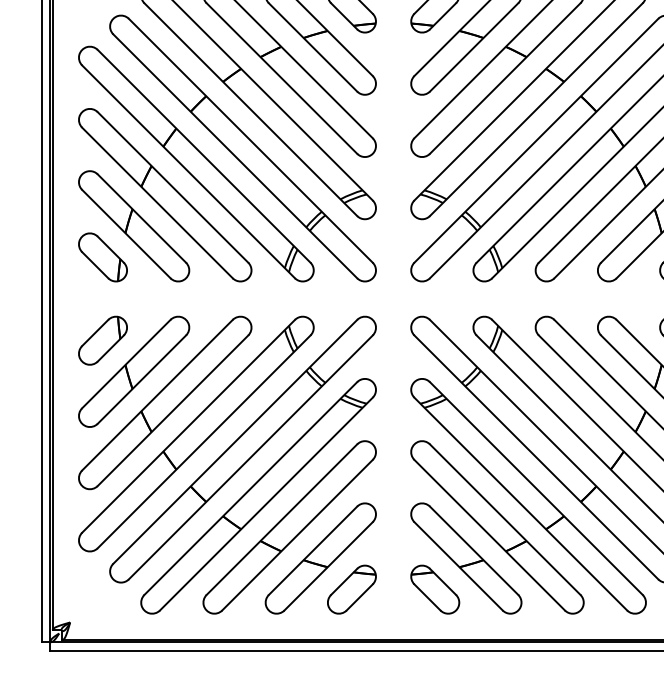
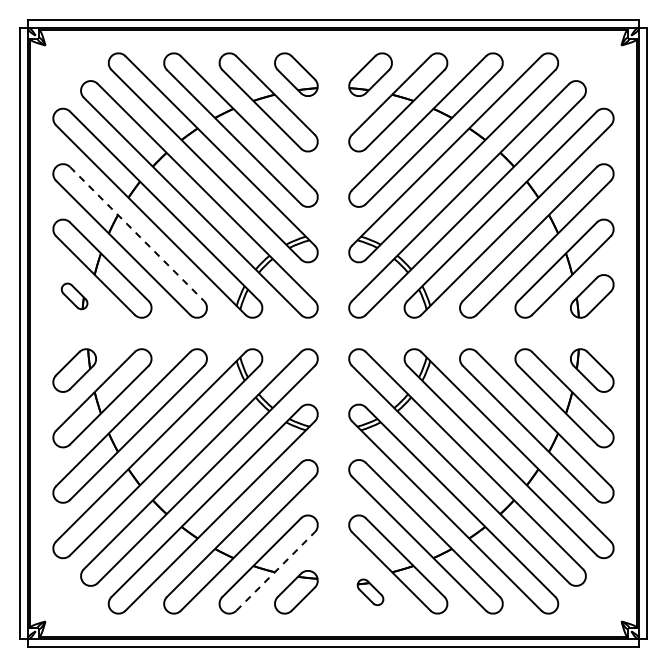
line: (173, 187) -> (137, 234), solid -> dashed
part: (102, 257) -> (74, 296), size x0.6
line: (328, 566) -> (275, 571), solid -> dashed
part: (435, 589) -> (370, 592), size x0.6

